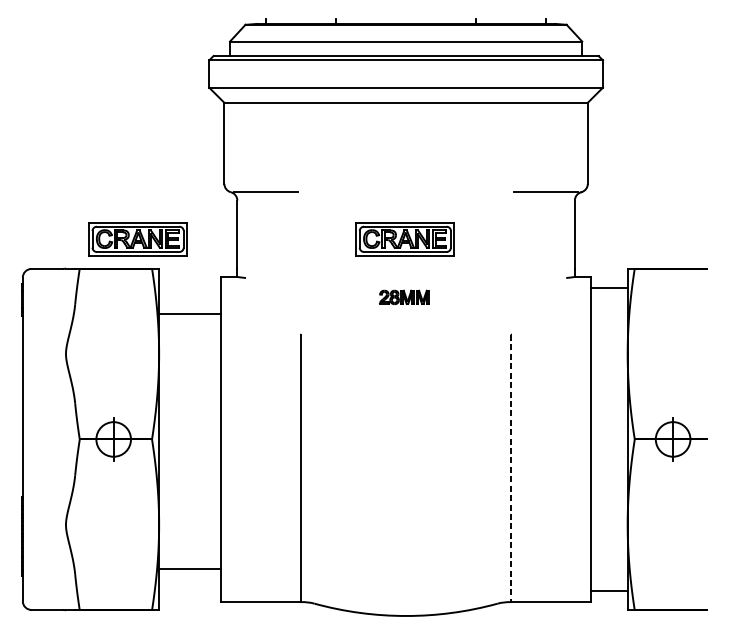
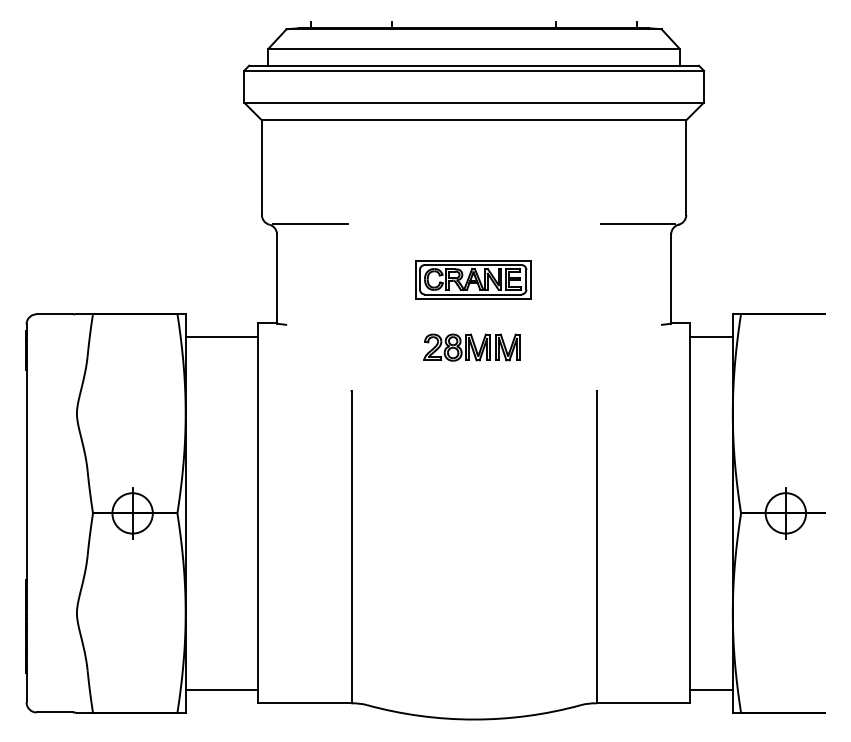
part: (138, 239) -> (161, 279), removed
part: (403, 297) -> (471, 347), size x1.67
line: (189, 313) -> (221, 336), moved
line: (510, 468) -> (596, 547), dashed -> solid
line: (189, 569) -> (221, 690), moved

